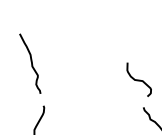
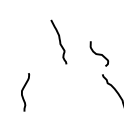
curve: (31, 62) -> (59, 41), moved

